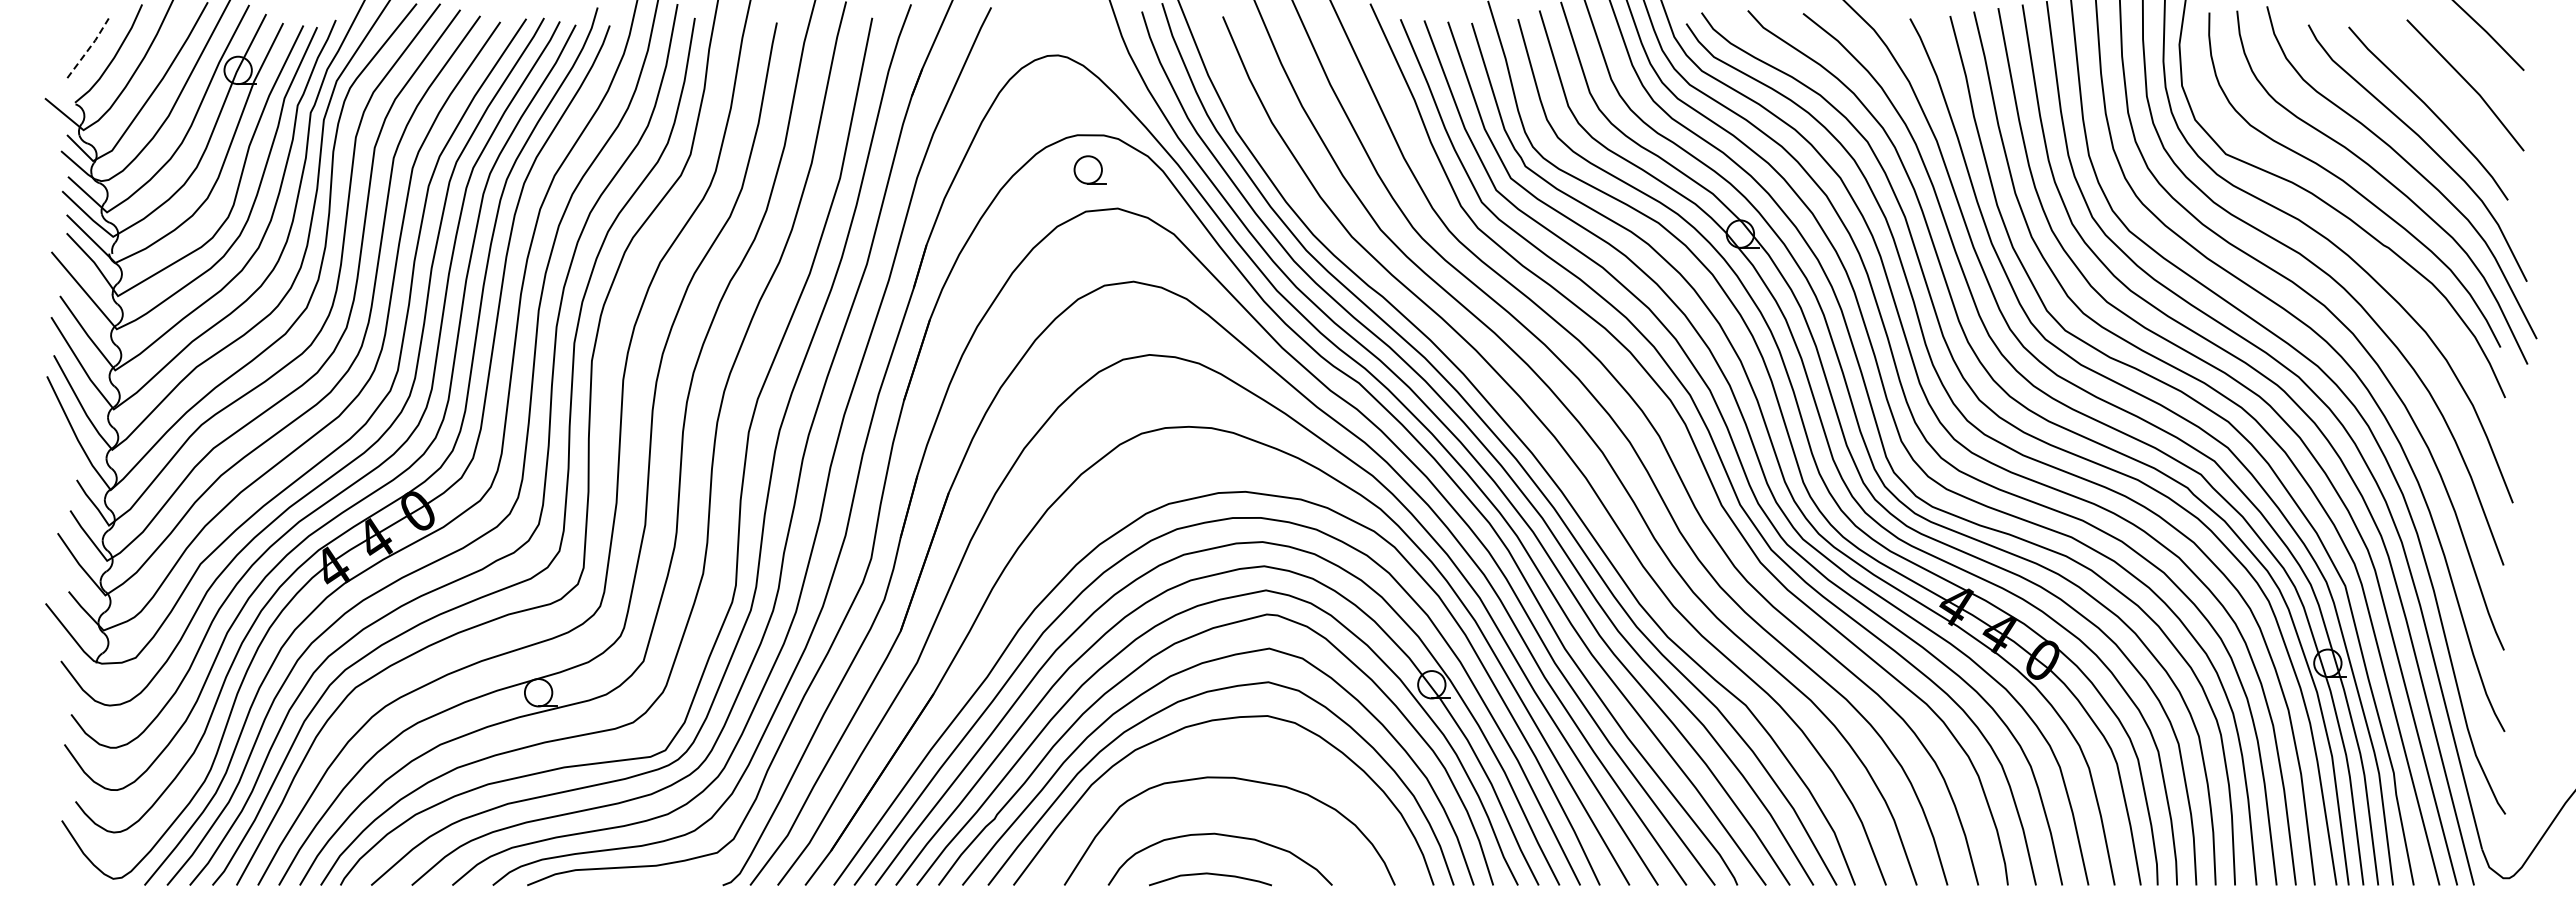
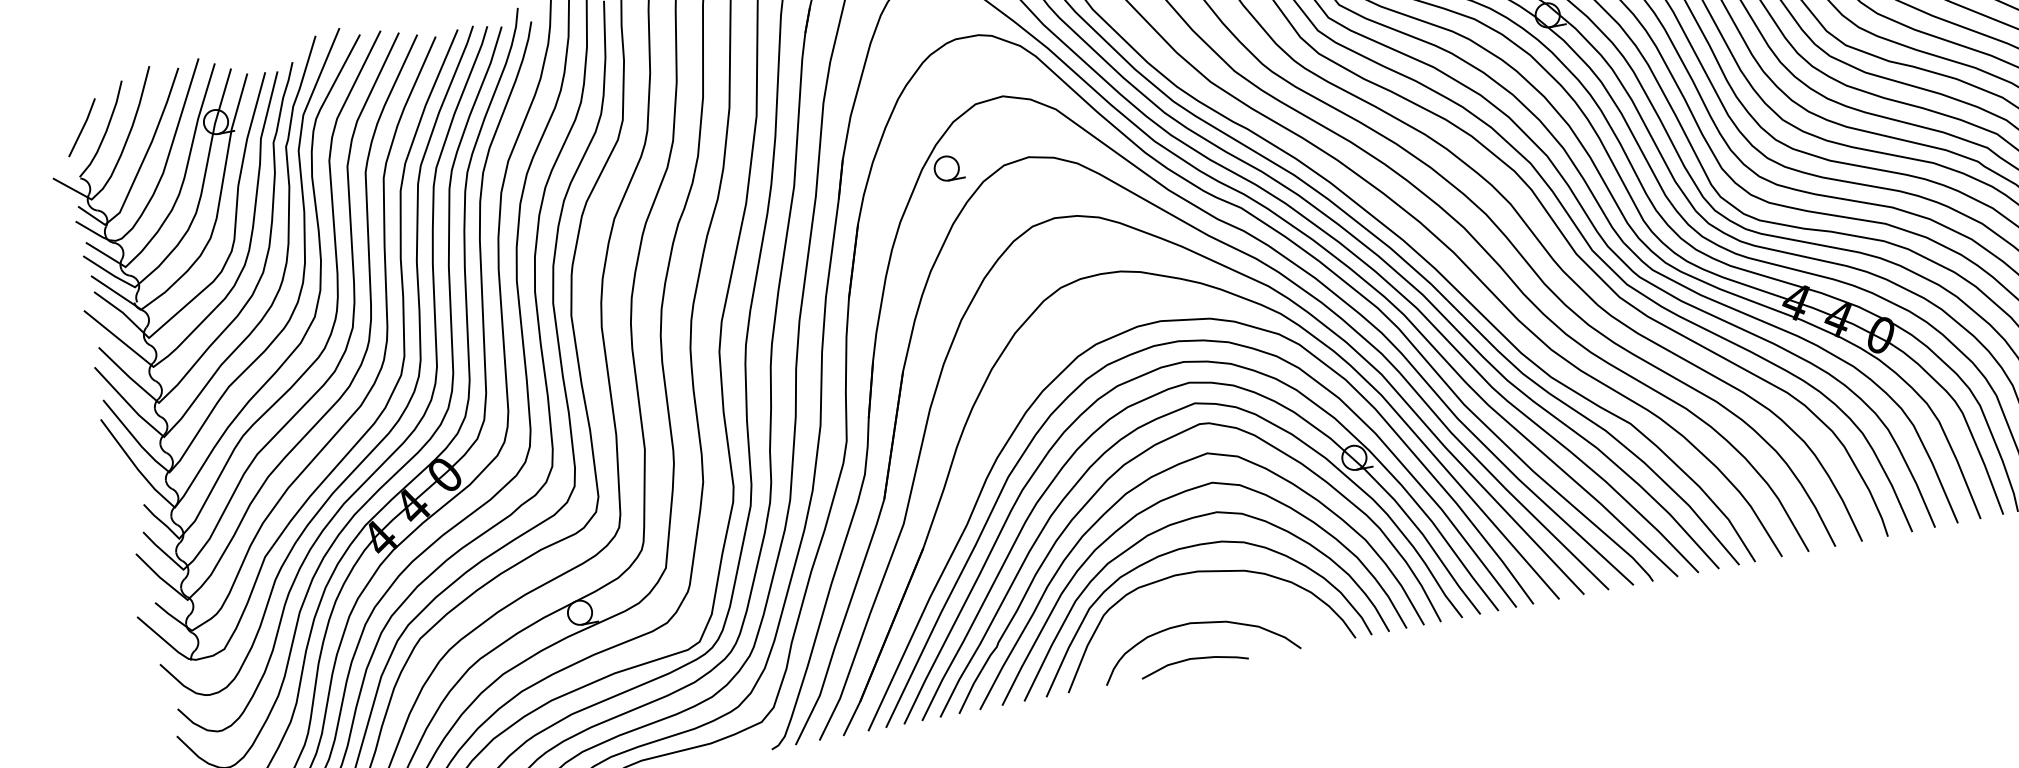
line: (89, 48) -> (83, 127), dashed -> solid
part: (1089, 169) -> (947, 167), moved
curve: (1215, 750) -> (1177, 550), added

